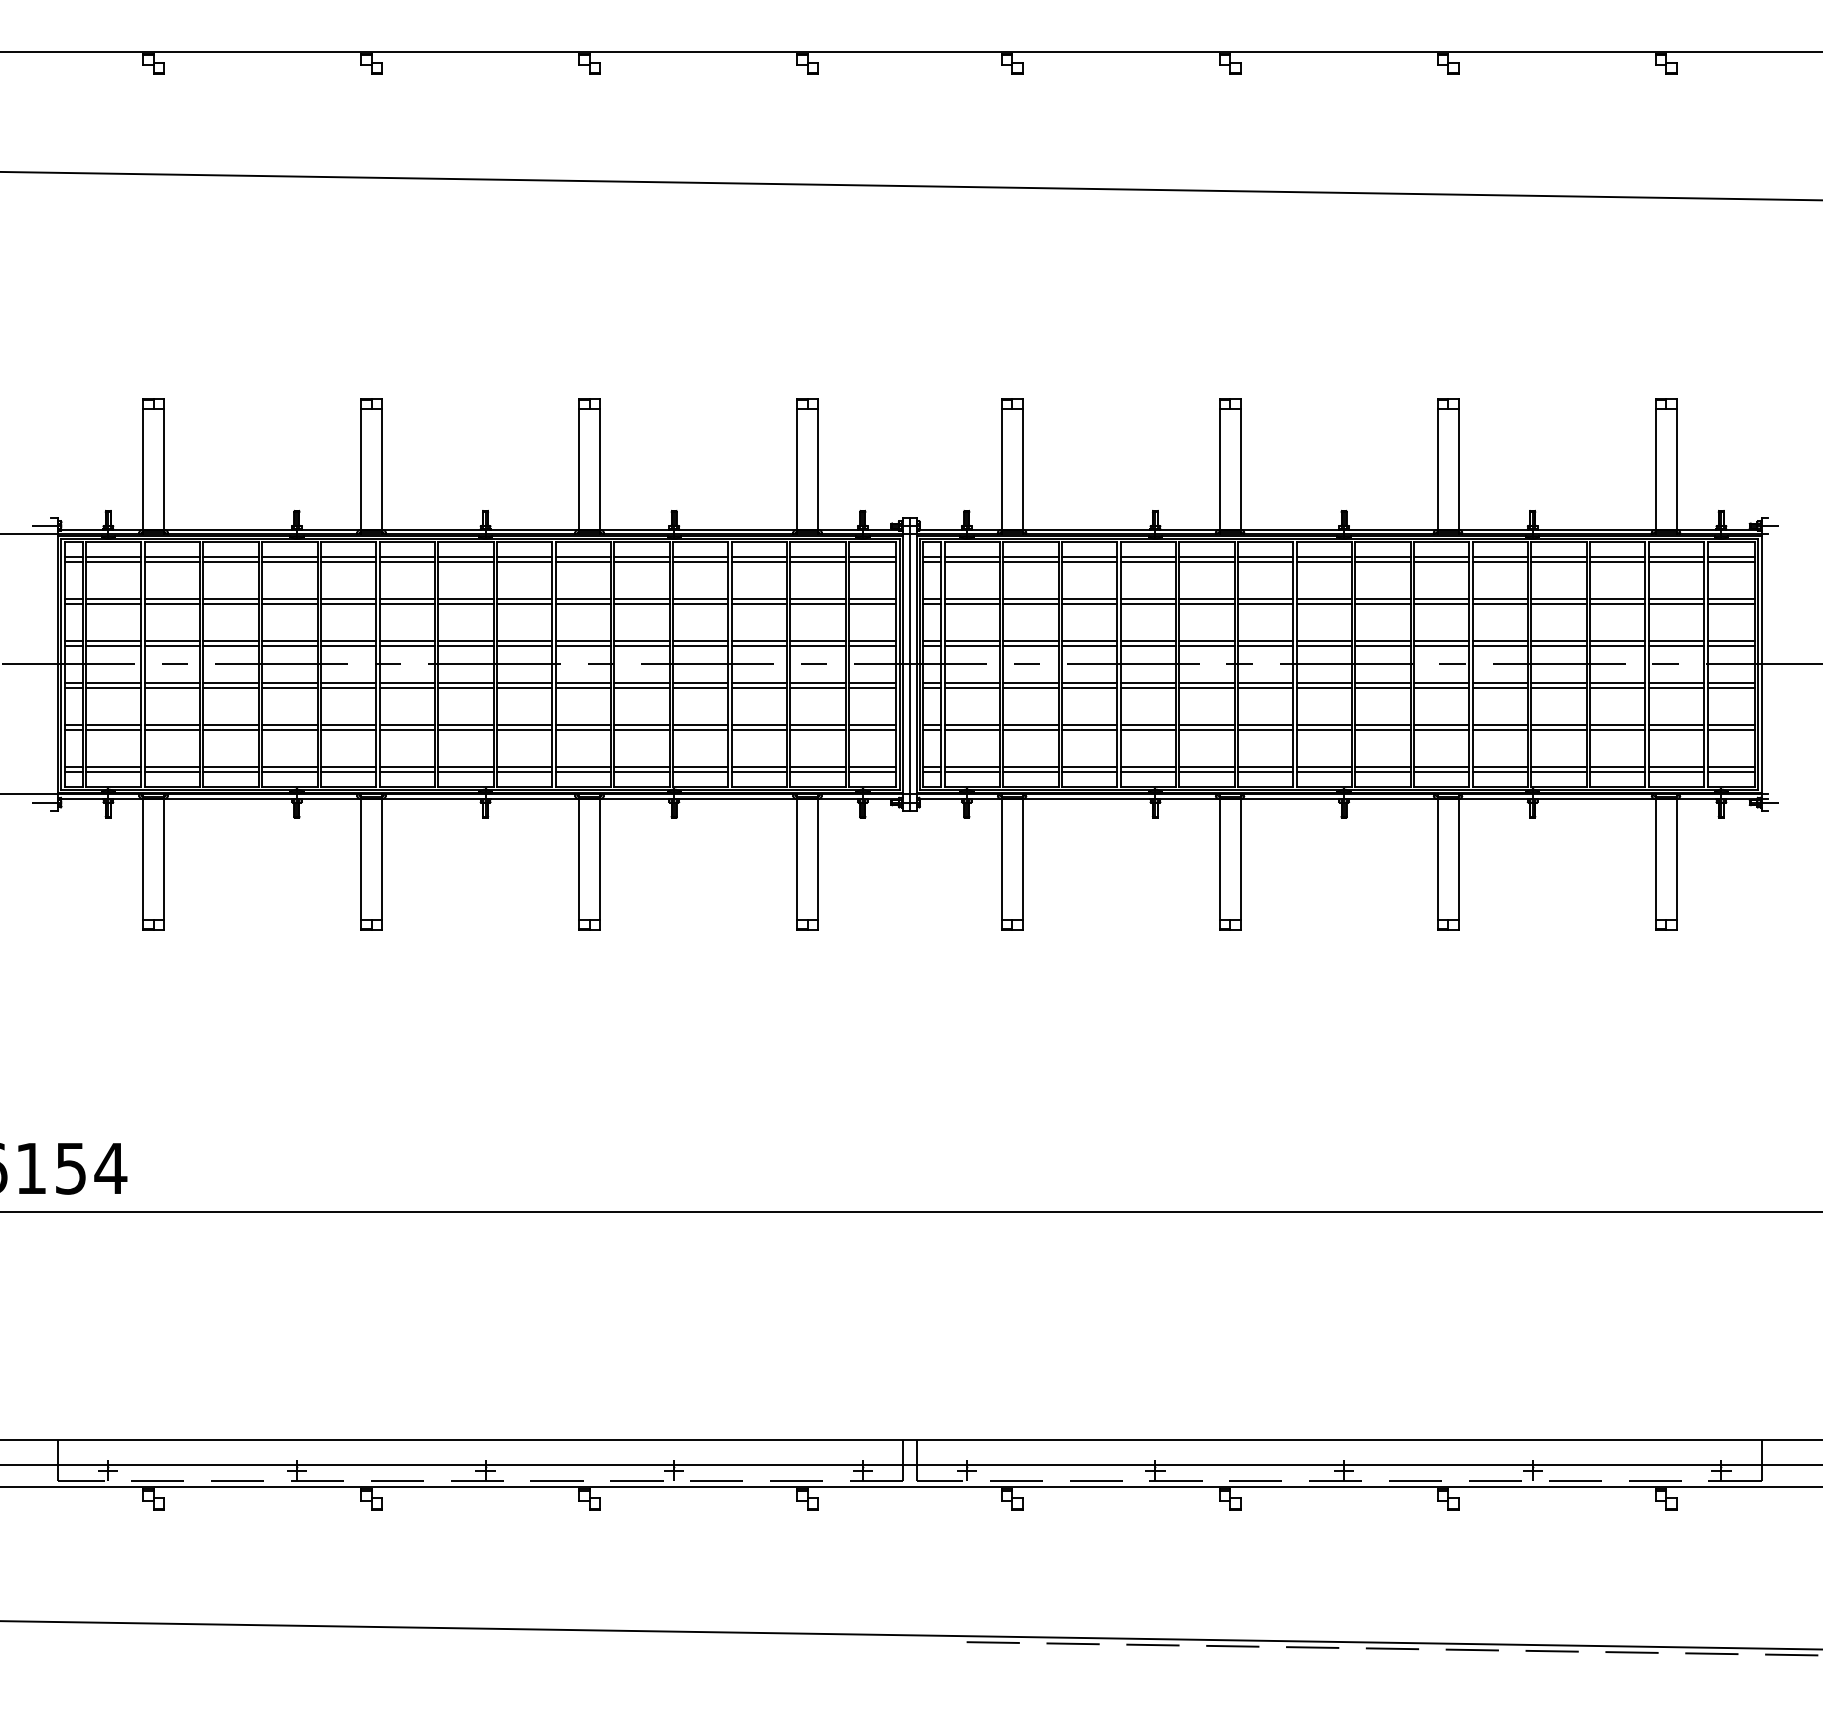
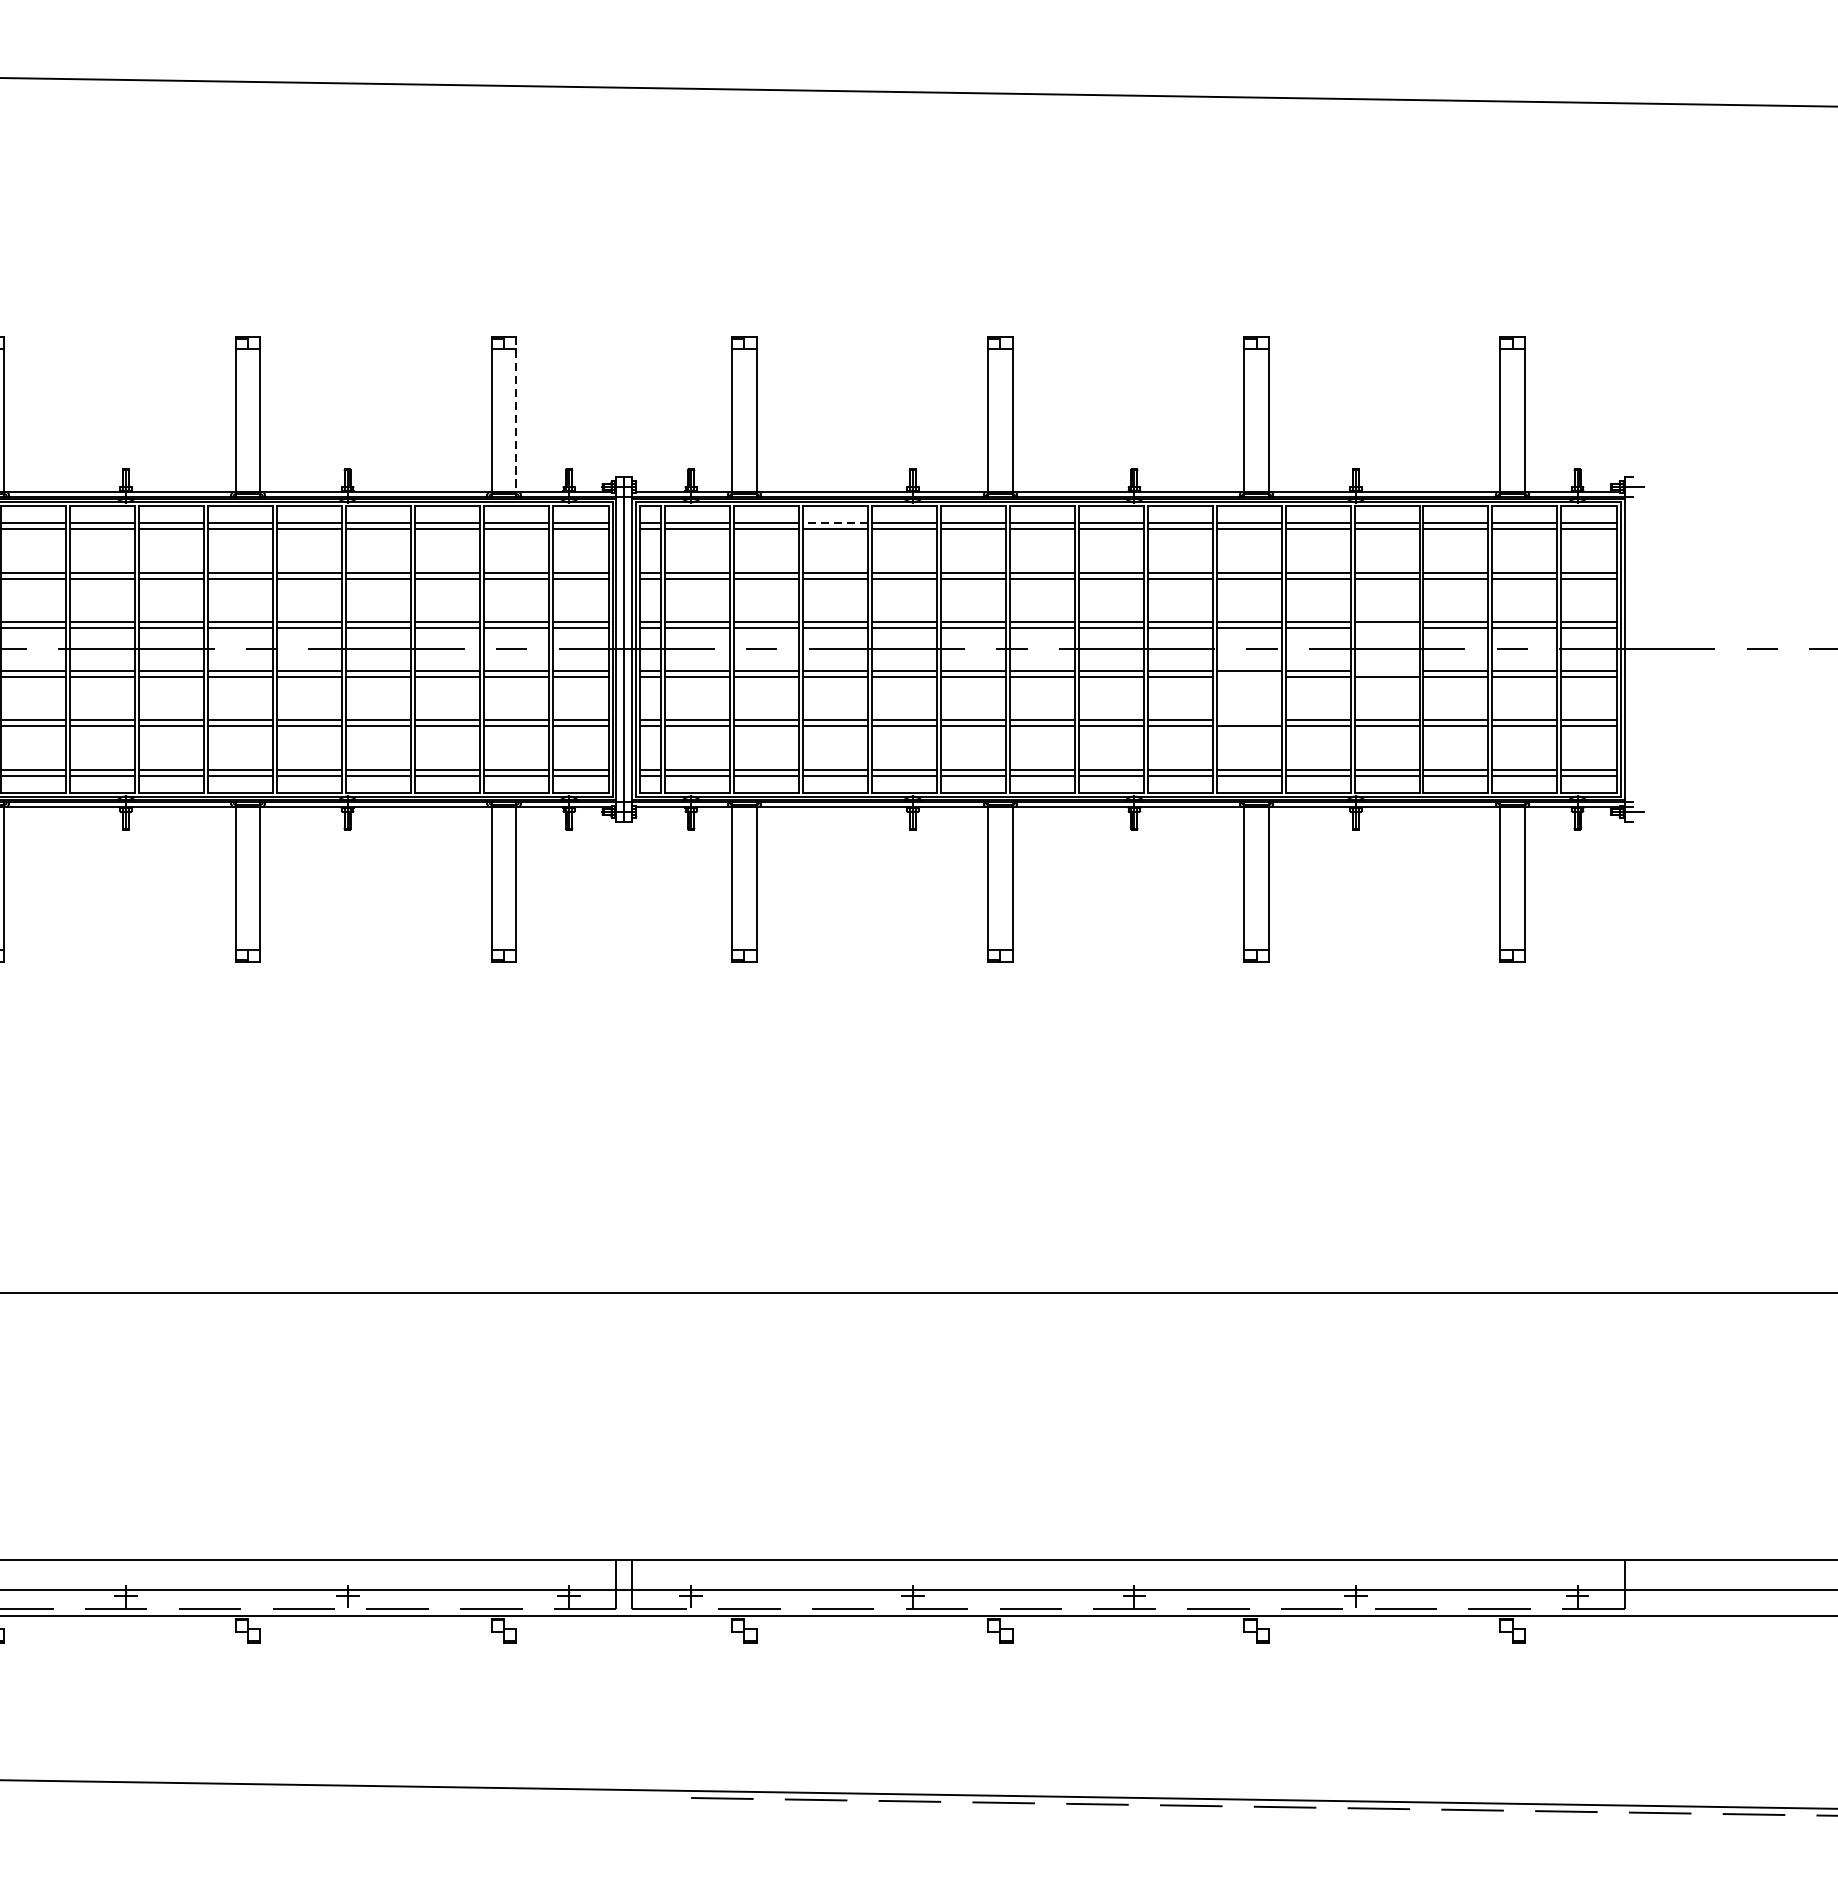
line: (818, 464) -> (517, 414), solid -> dashed
line: (1089, 557) -> (835, 523), solid -> dashed
line: (1558, 645) -> (1386, 627), removed
line: (1558, 682) -> (1386, 670), removed
line: (1441, 687) -> (1248, 676), removed
line: (1441, 724) -> (1248, 720), removed

